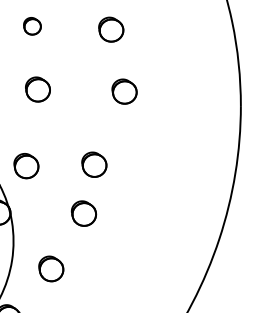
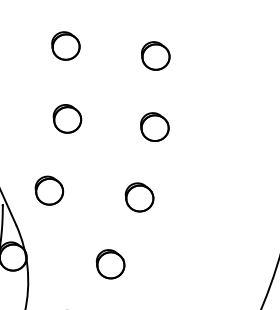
part: (32, 26) -> (65, 46), size x1.43
part: (124, 91) -> (154, 126), moved
part: (94, 164) -> (139, 197), moved
part: (26, 166) -> (49, 191), moved

